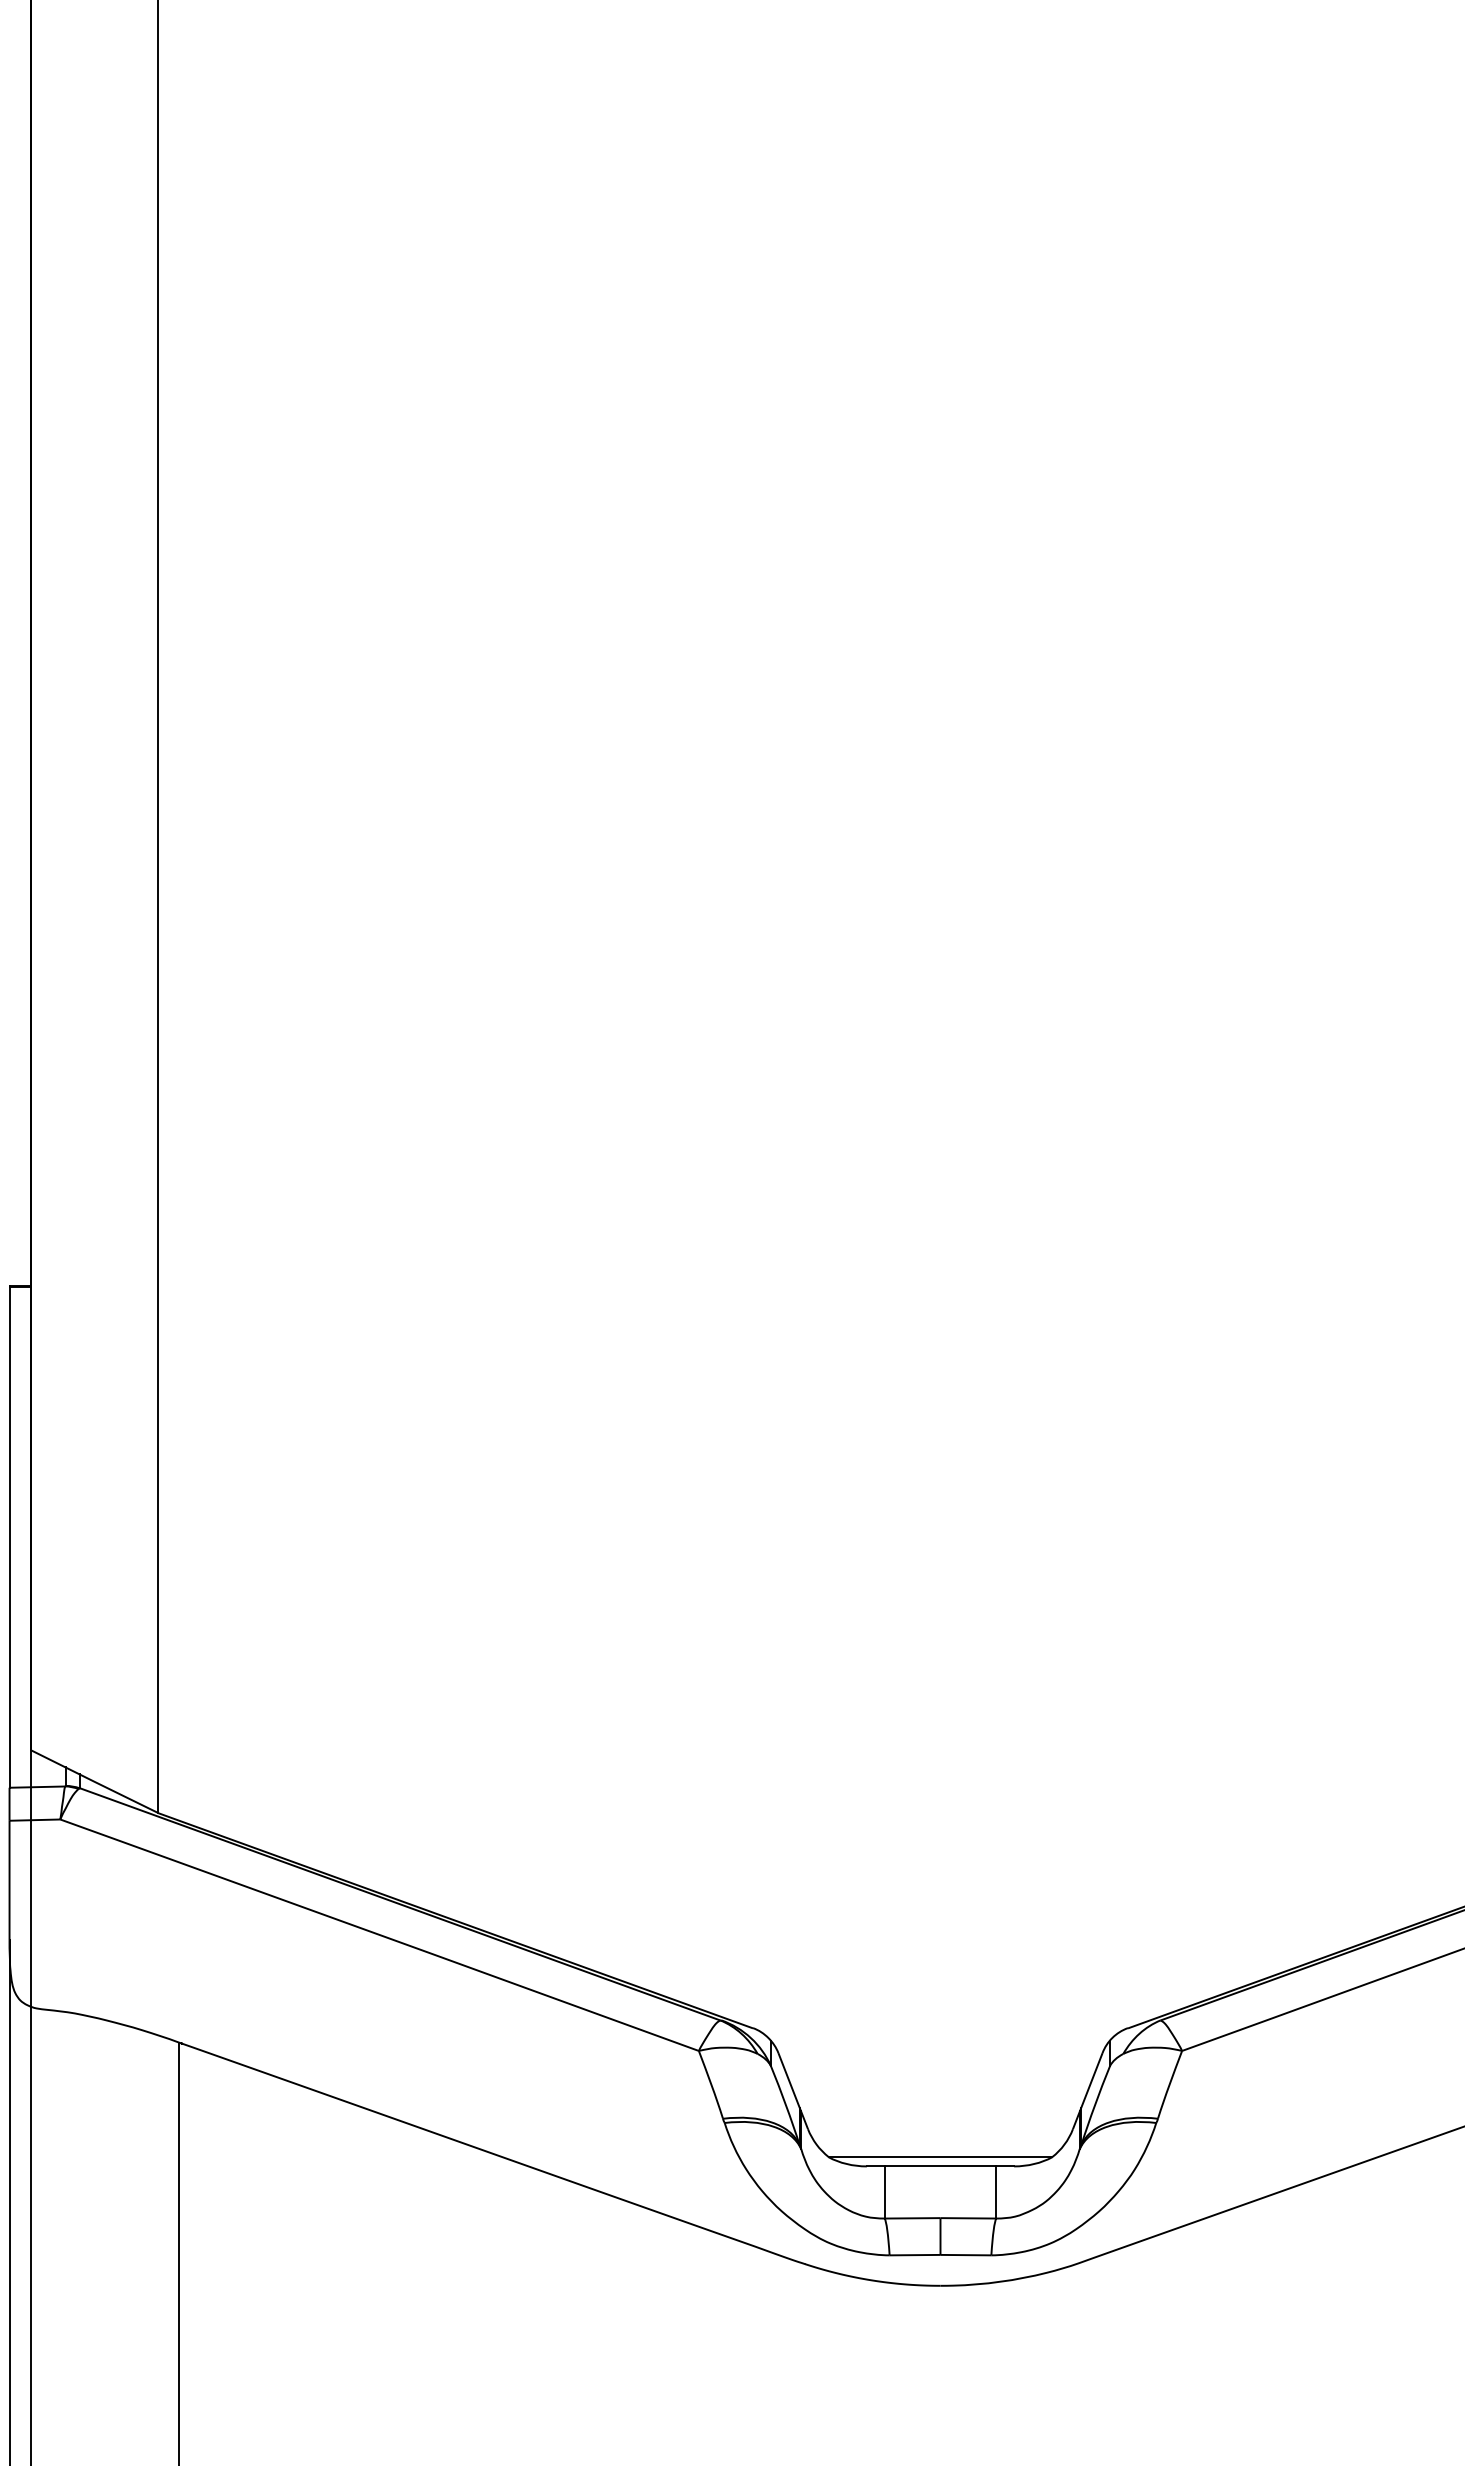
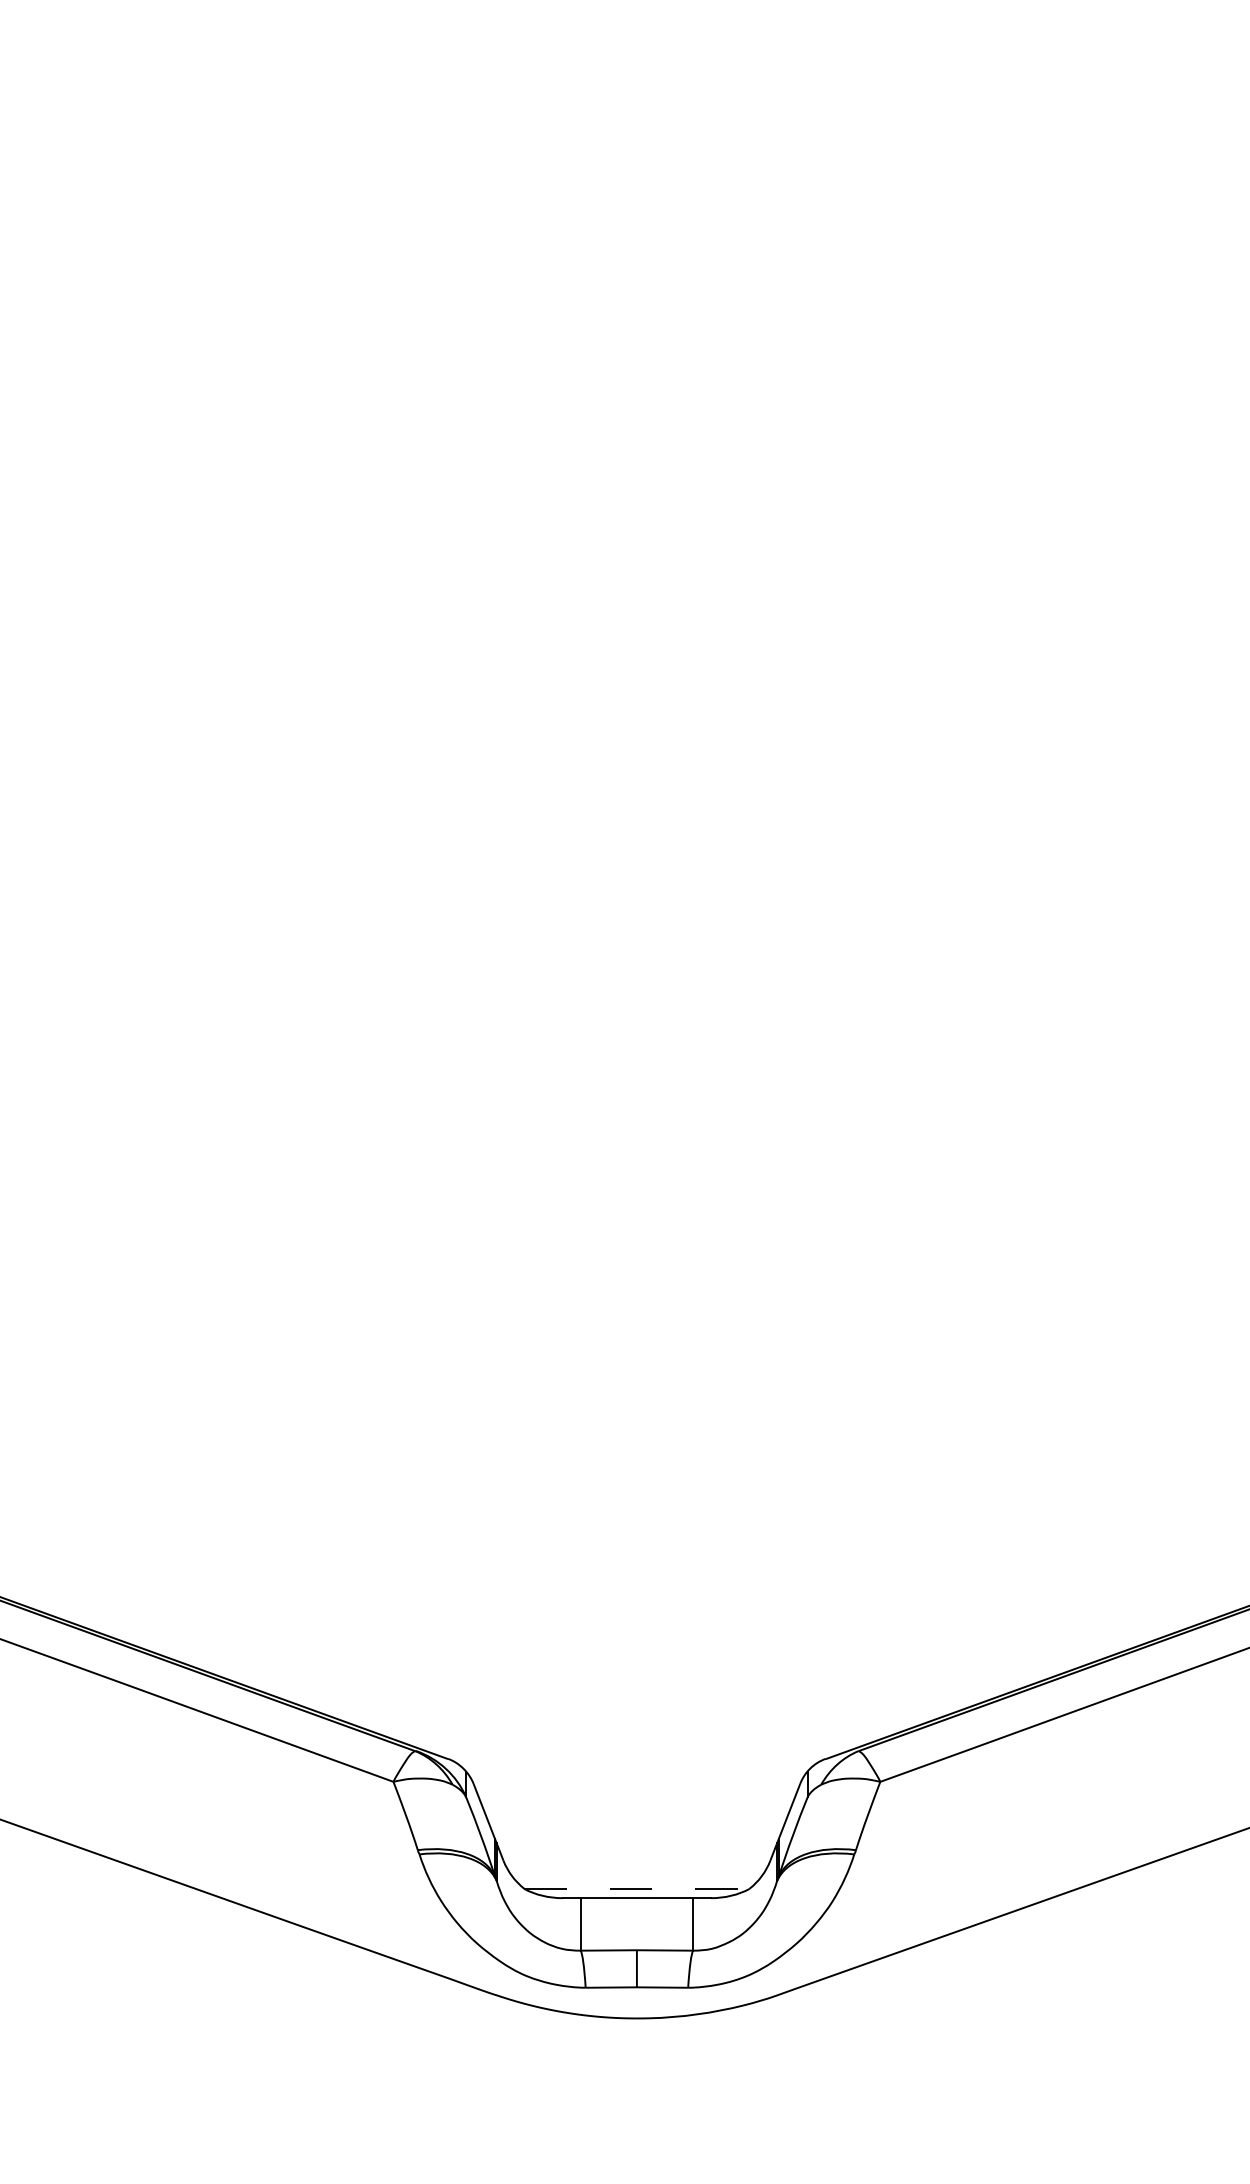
line: (940, 2157) -> (636, 1889), solid -> dashed

